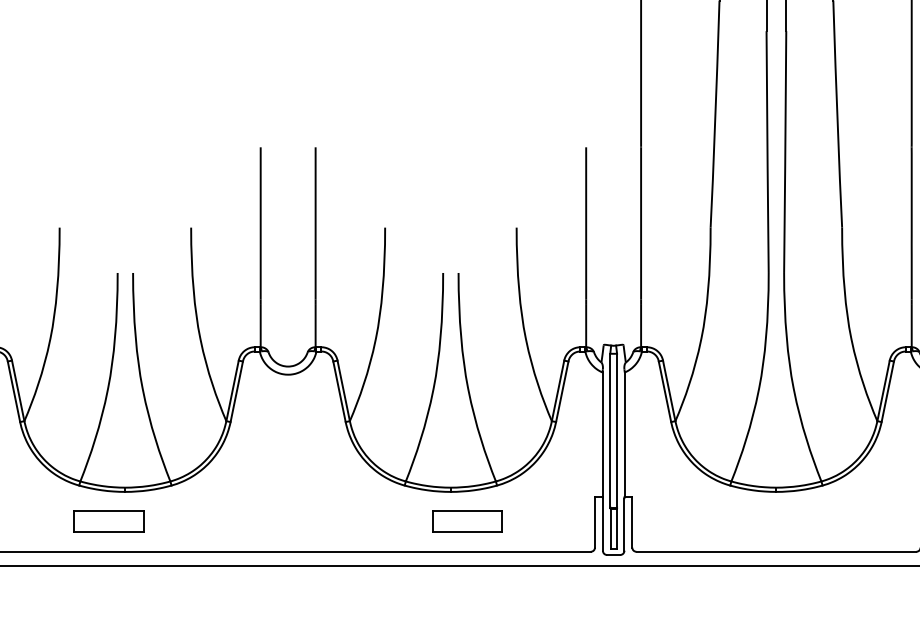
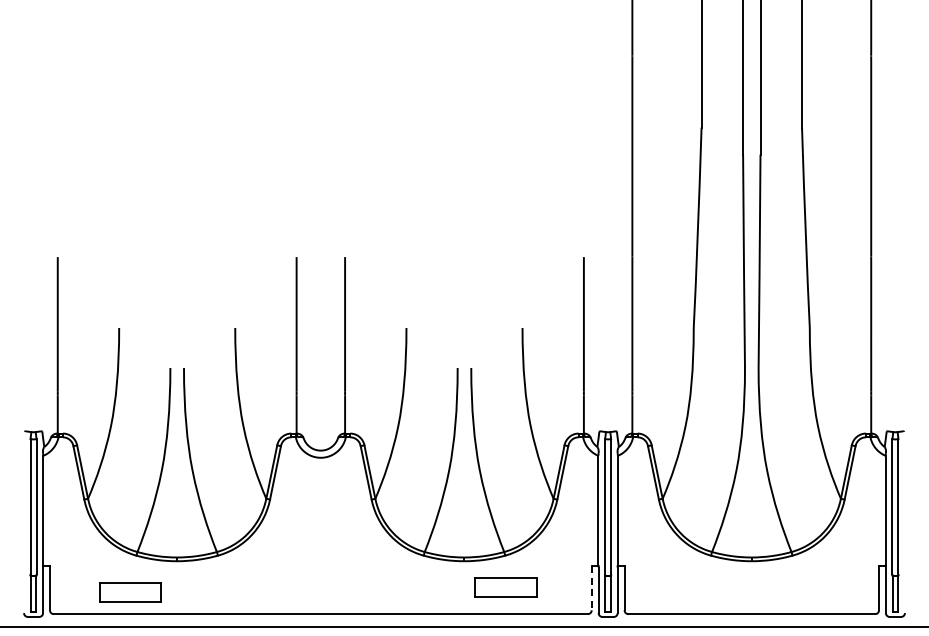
part: (108, 521) -> (130, 592), moved
part: (466, 521) -> (505, 587), moved
line: (594, 522) -> (591, 588), solid -> dashed

